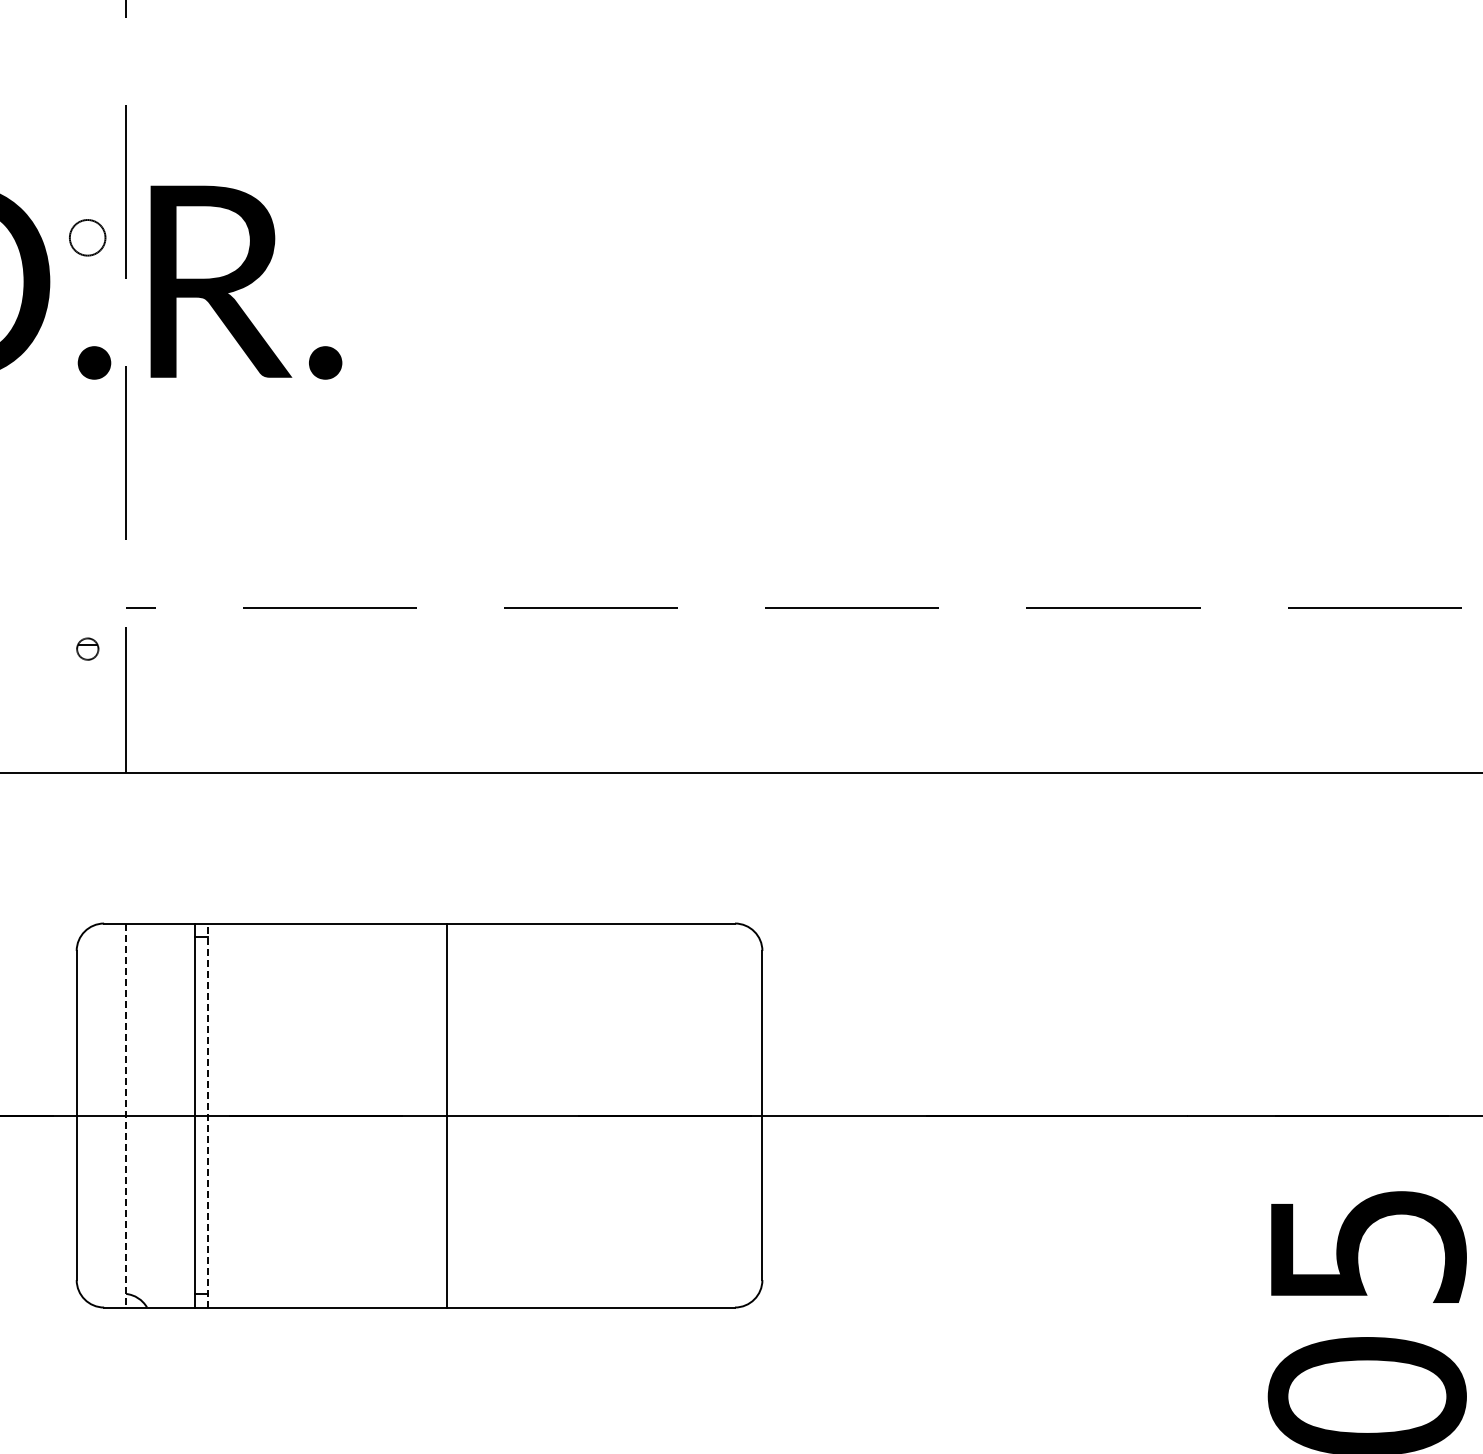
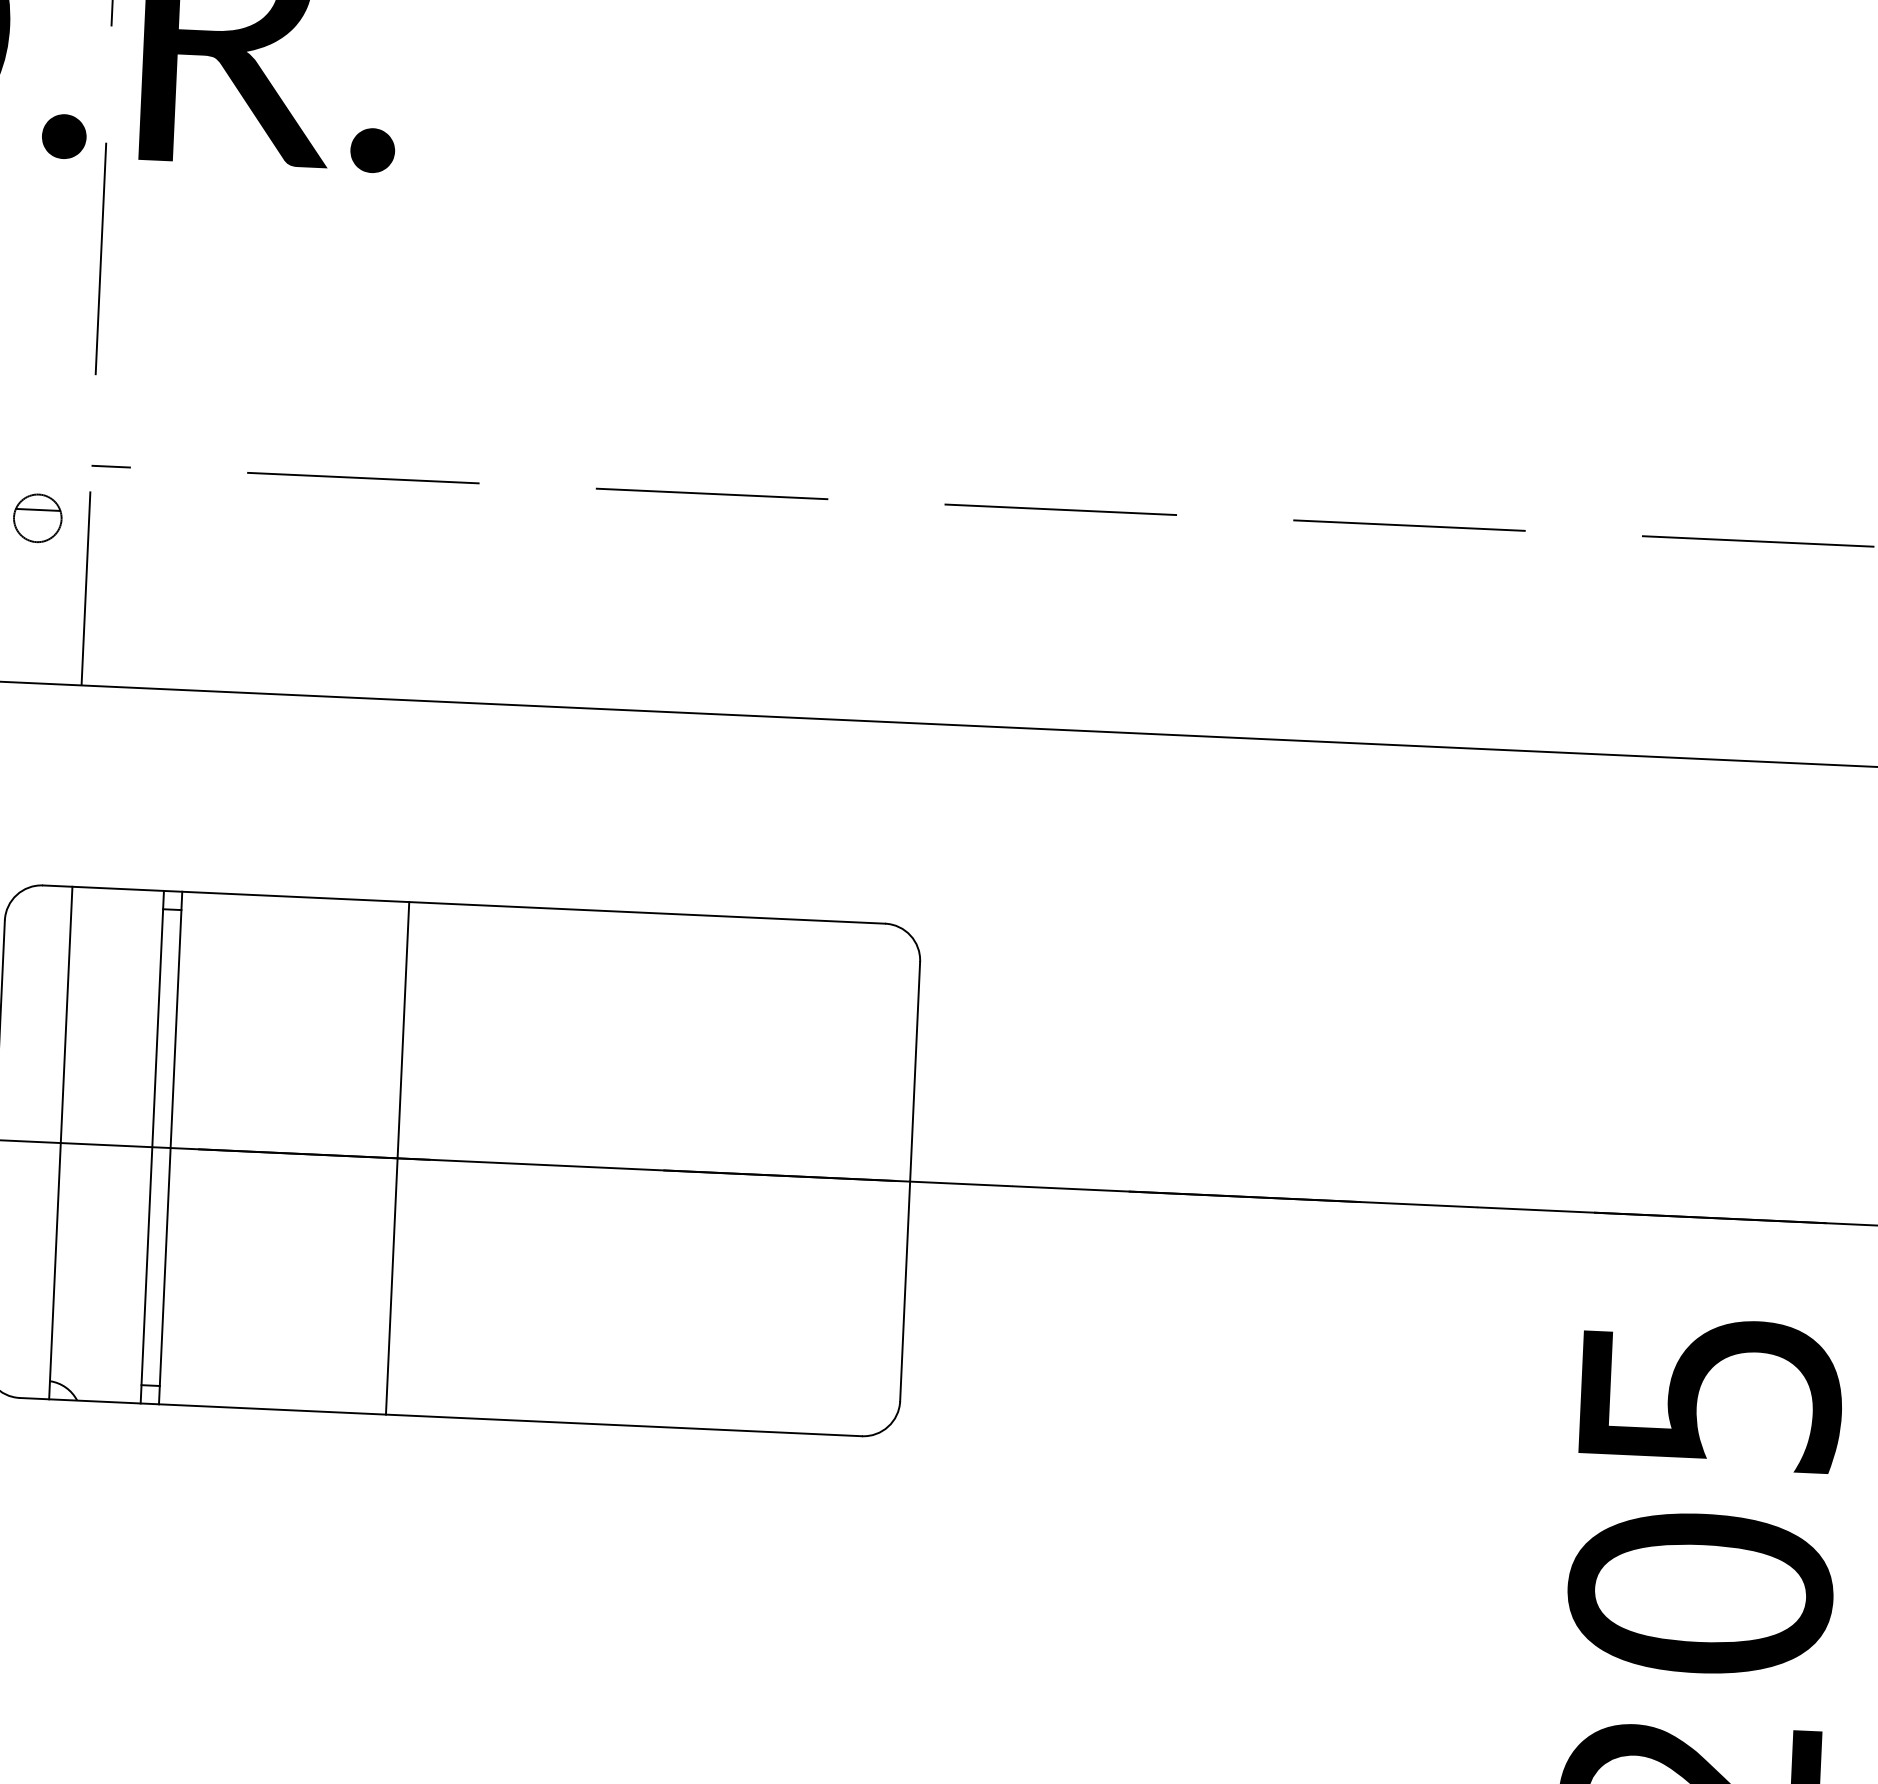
part: (87, 648) -> (37, 517), size x1.67
line: (126, 1115) -> (61, 1143), dashed -> solid
line: (208, 1115) -> (170, 1148), dashed -> solid
line: (447, 1115) -> (397, 1158), moved

